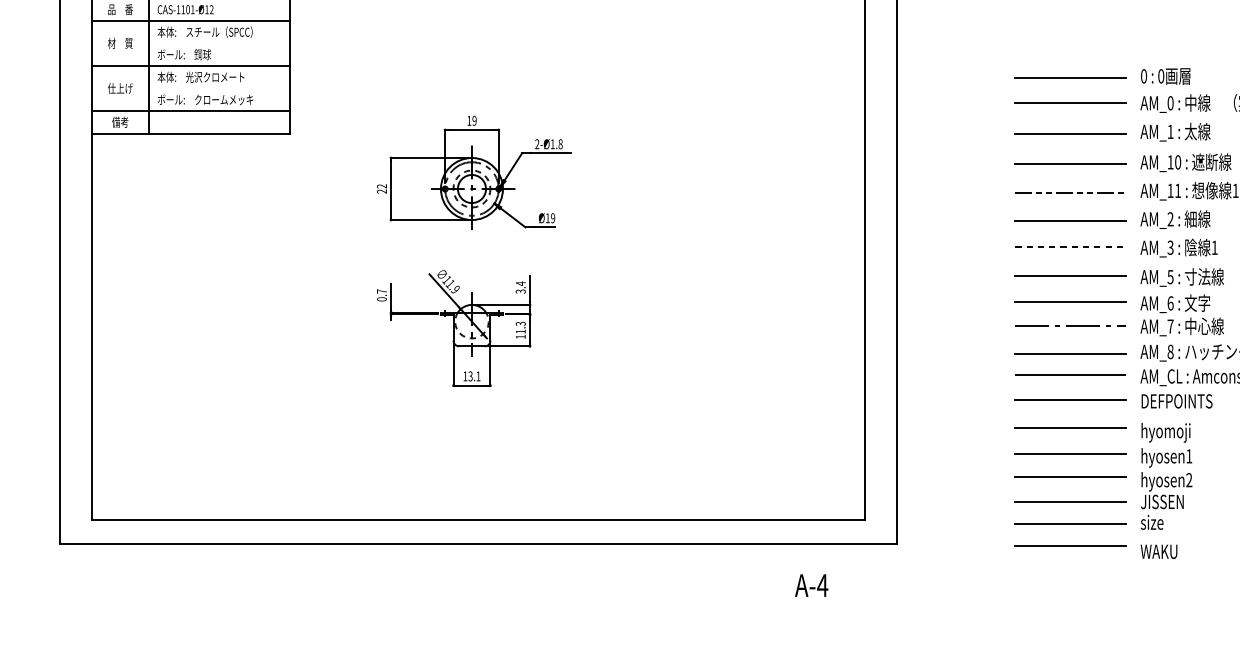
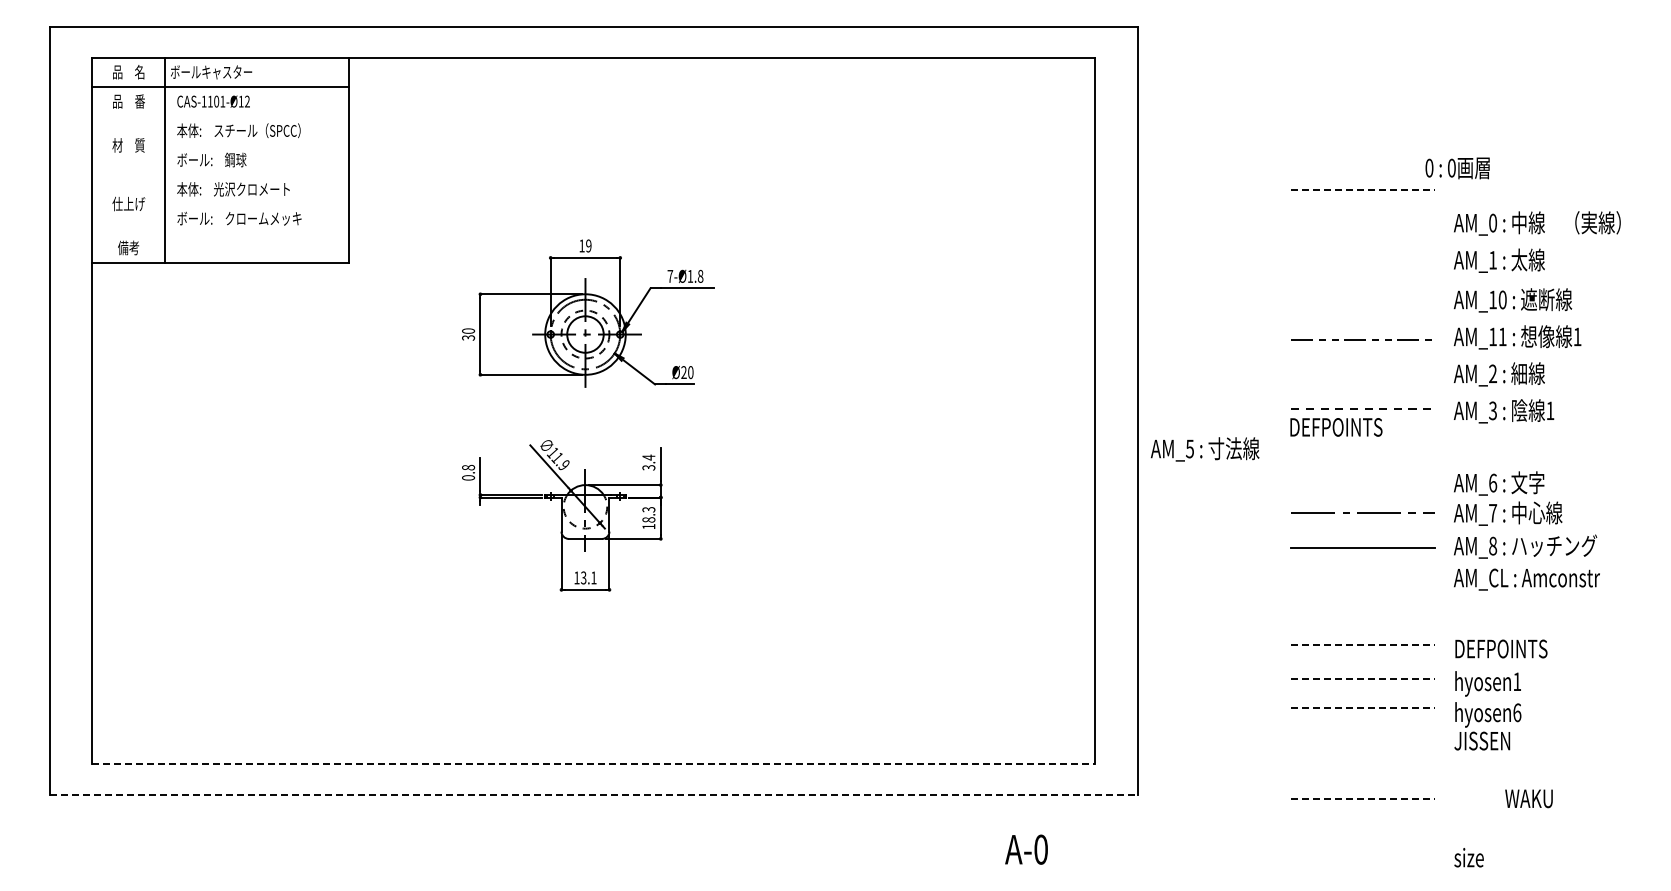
line: (191, 21) -> (220, 116), removed
line: (191, 65) -> (220, 174), removed
text: (1165, 76) -> (1457, 168), moved
line: (1070, 78) -> (1363, 190), solid -> dashed
line: (1070, 103) -> (1363, 223), removed
line: (191, 111) -> (220, 233), removed
line: (1070, 133) -> (1363, 262), removed
text: (537, 143) -> (670, 275), 2-Ø1.8 -> 7-Ø1.8
line: (1070, 164) -> (1363, 302), removed
text: (381, 188) -> (468, 334), 22 -> 30
text: (550, 218) -> (687, 372), Ø19 -> Ø20
line: (1070, 220) -> (1363, 375), removed
line: (1070, 275) -> (1363, 447), removed
text: (1182, 277) -> (1205, 449), moved
text: (381, 291) -> (468, 467), 0.7 -> 0.8
line: (1070, 302) -> (1363, 481), removed
text: (520, 331) -> (648, 519), 11.3 -> 18.3
line: (1070, 375) -> (1363, 576), removed
line: (1070, 400) -> (1363, 609), removed
text: (1177, 401) -> (1336, 427), moved
line: (1070, 427) -> (1363, 644), solid -> dashed
text: (1177, 433) -> (1501, 651), hyomoji -> DEFPOINTS
line: (1070, 454) -> (1363, 679), solid -> dashed
line: (1070, 476) -> (1363, 708), solid -> dashed
text: (1189, 479) -> (1517, 712), hyosen2 -> hyosen6
line: (1070, 501) -> (1363, 740), removed
line: (478, 519) -> (593, 764), solid -> dashed
text: (1151, 522) -> (1468, 857), moved
line: (1070, 523) -> (1363, 769), removed
line: (478, 543) -> (593, 795), solid -> dashed
line: (1070, 546) -> (1363, 798), solid -> dashed
text: (1158, 551) -> (1528, 798), moved
text: (822, 585) -> (1040, 849), A-4 -> A-0

